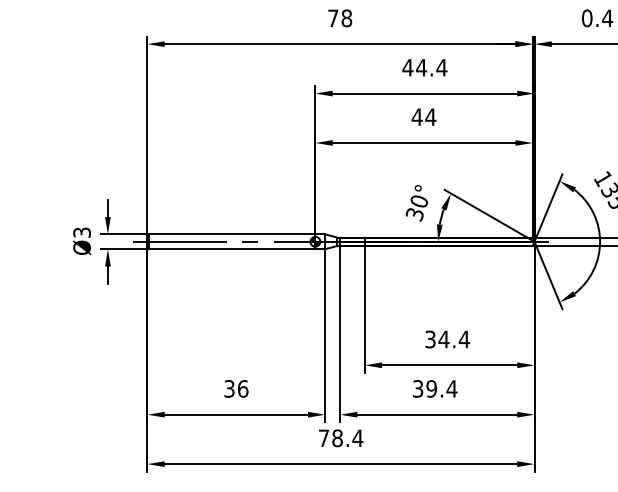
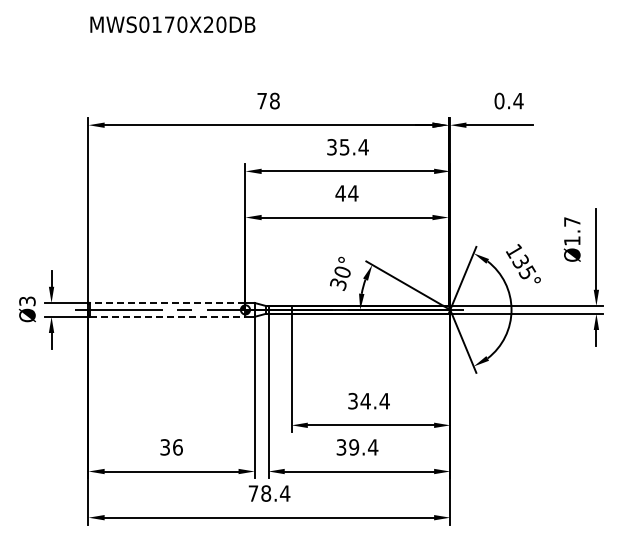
text: (413, 68) -> (337, 147), 44.4 -> 35.4
line: (231, 233) -> (167, 302), solid -> dashed
line: (231, 248) -> (167, 316), solid -> dashed

